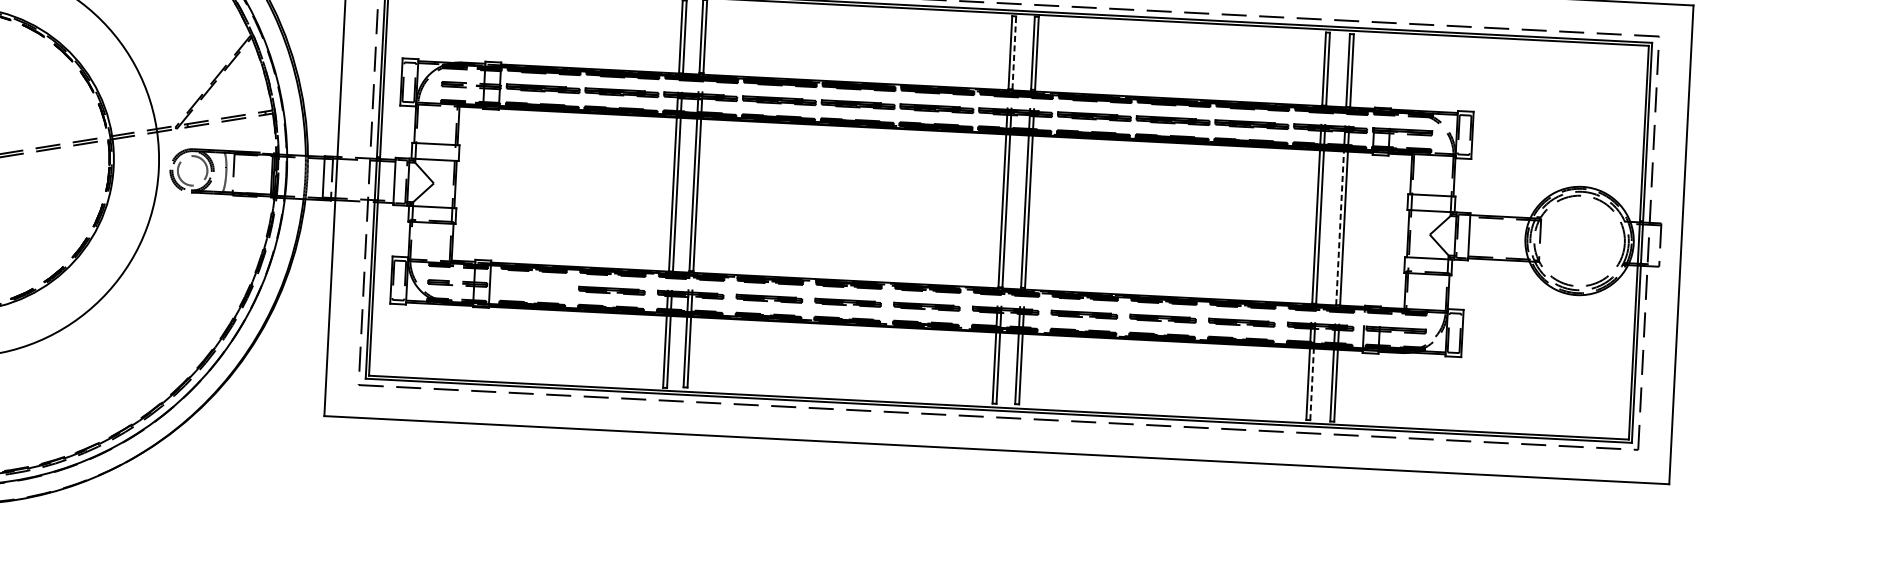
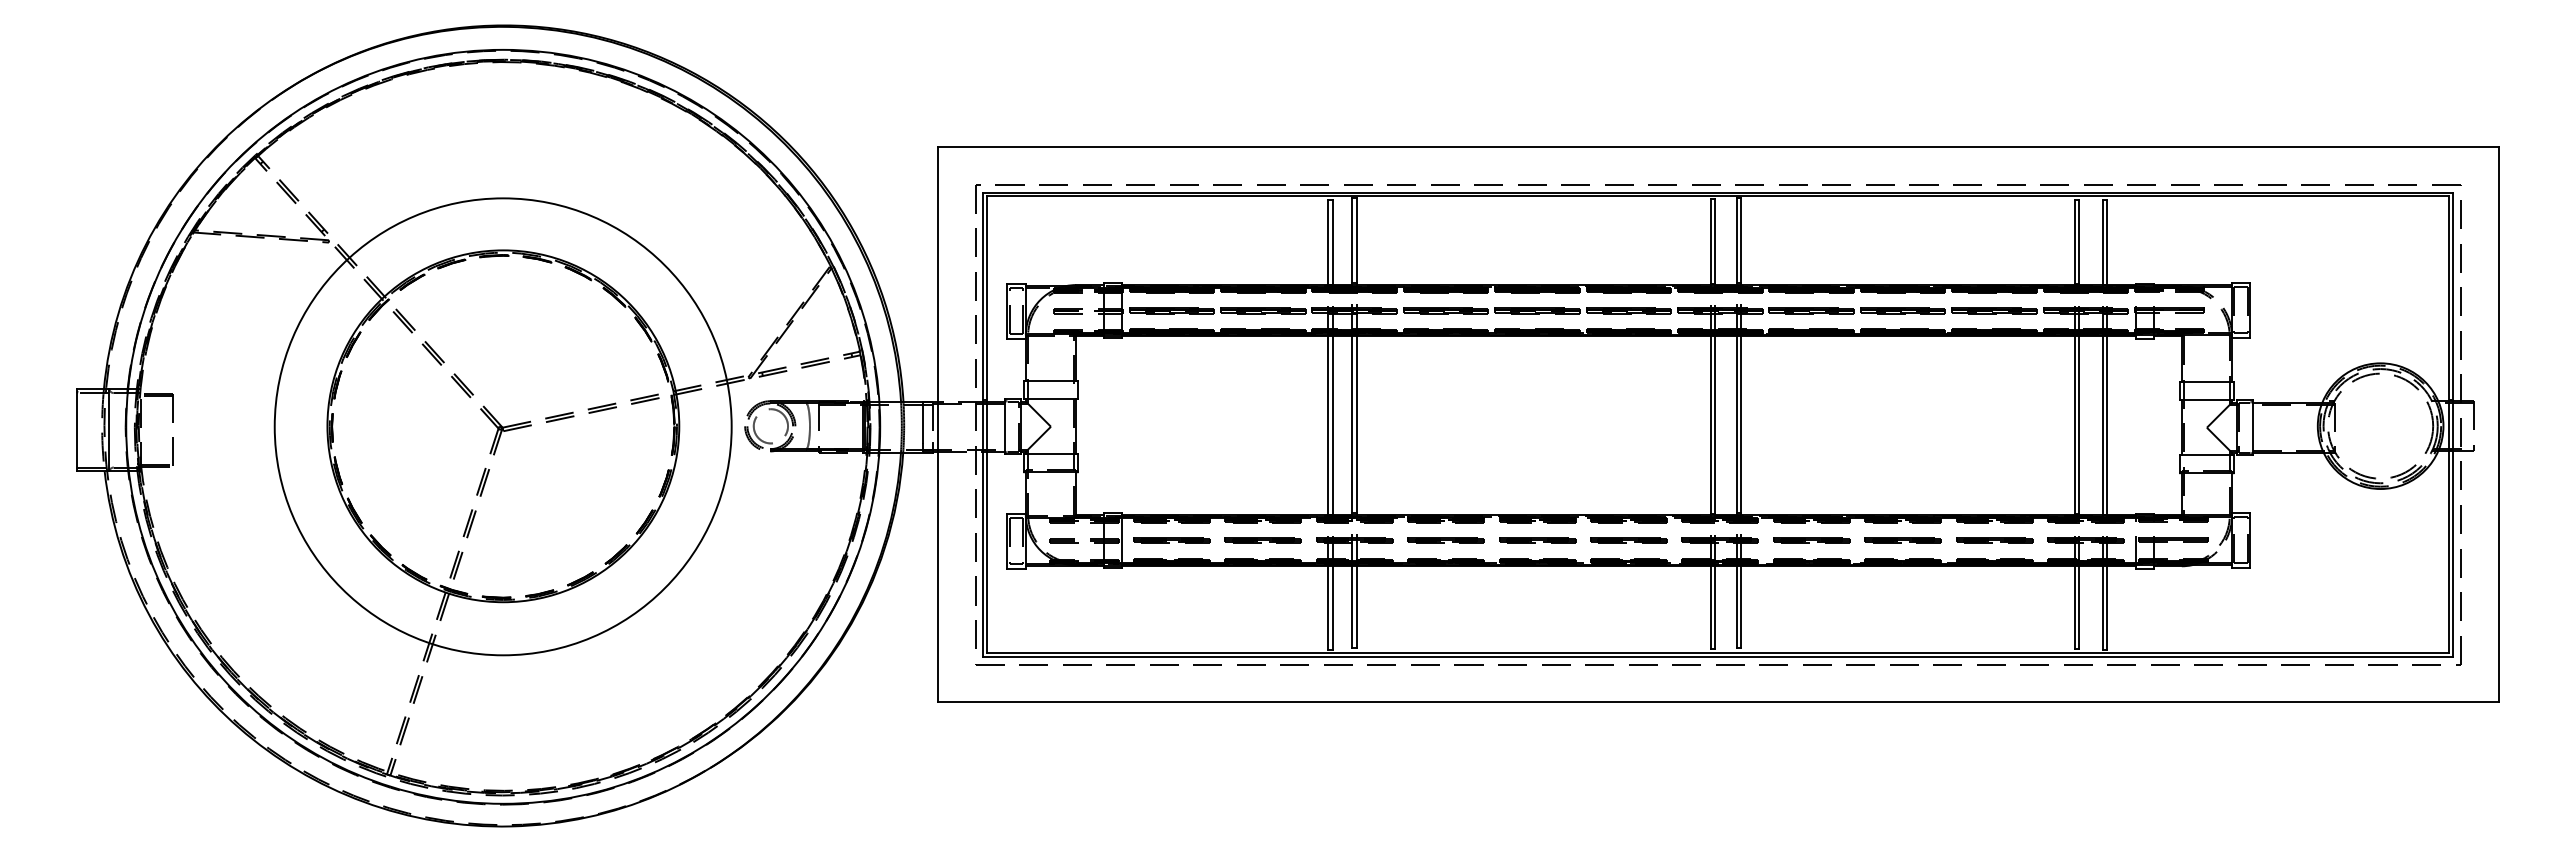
line: (1014, 52) -> (1715, 241), dashed -> solid
line: (1339, 228) -> (2102, 425), dashed -> solid
part: (532, 286) -> (1171, 540), added
line: (1312, 383) -> (2079, 606), dashed -> solid

